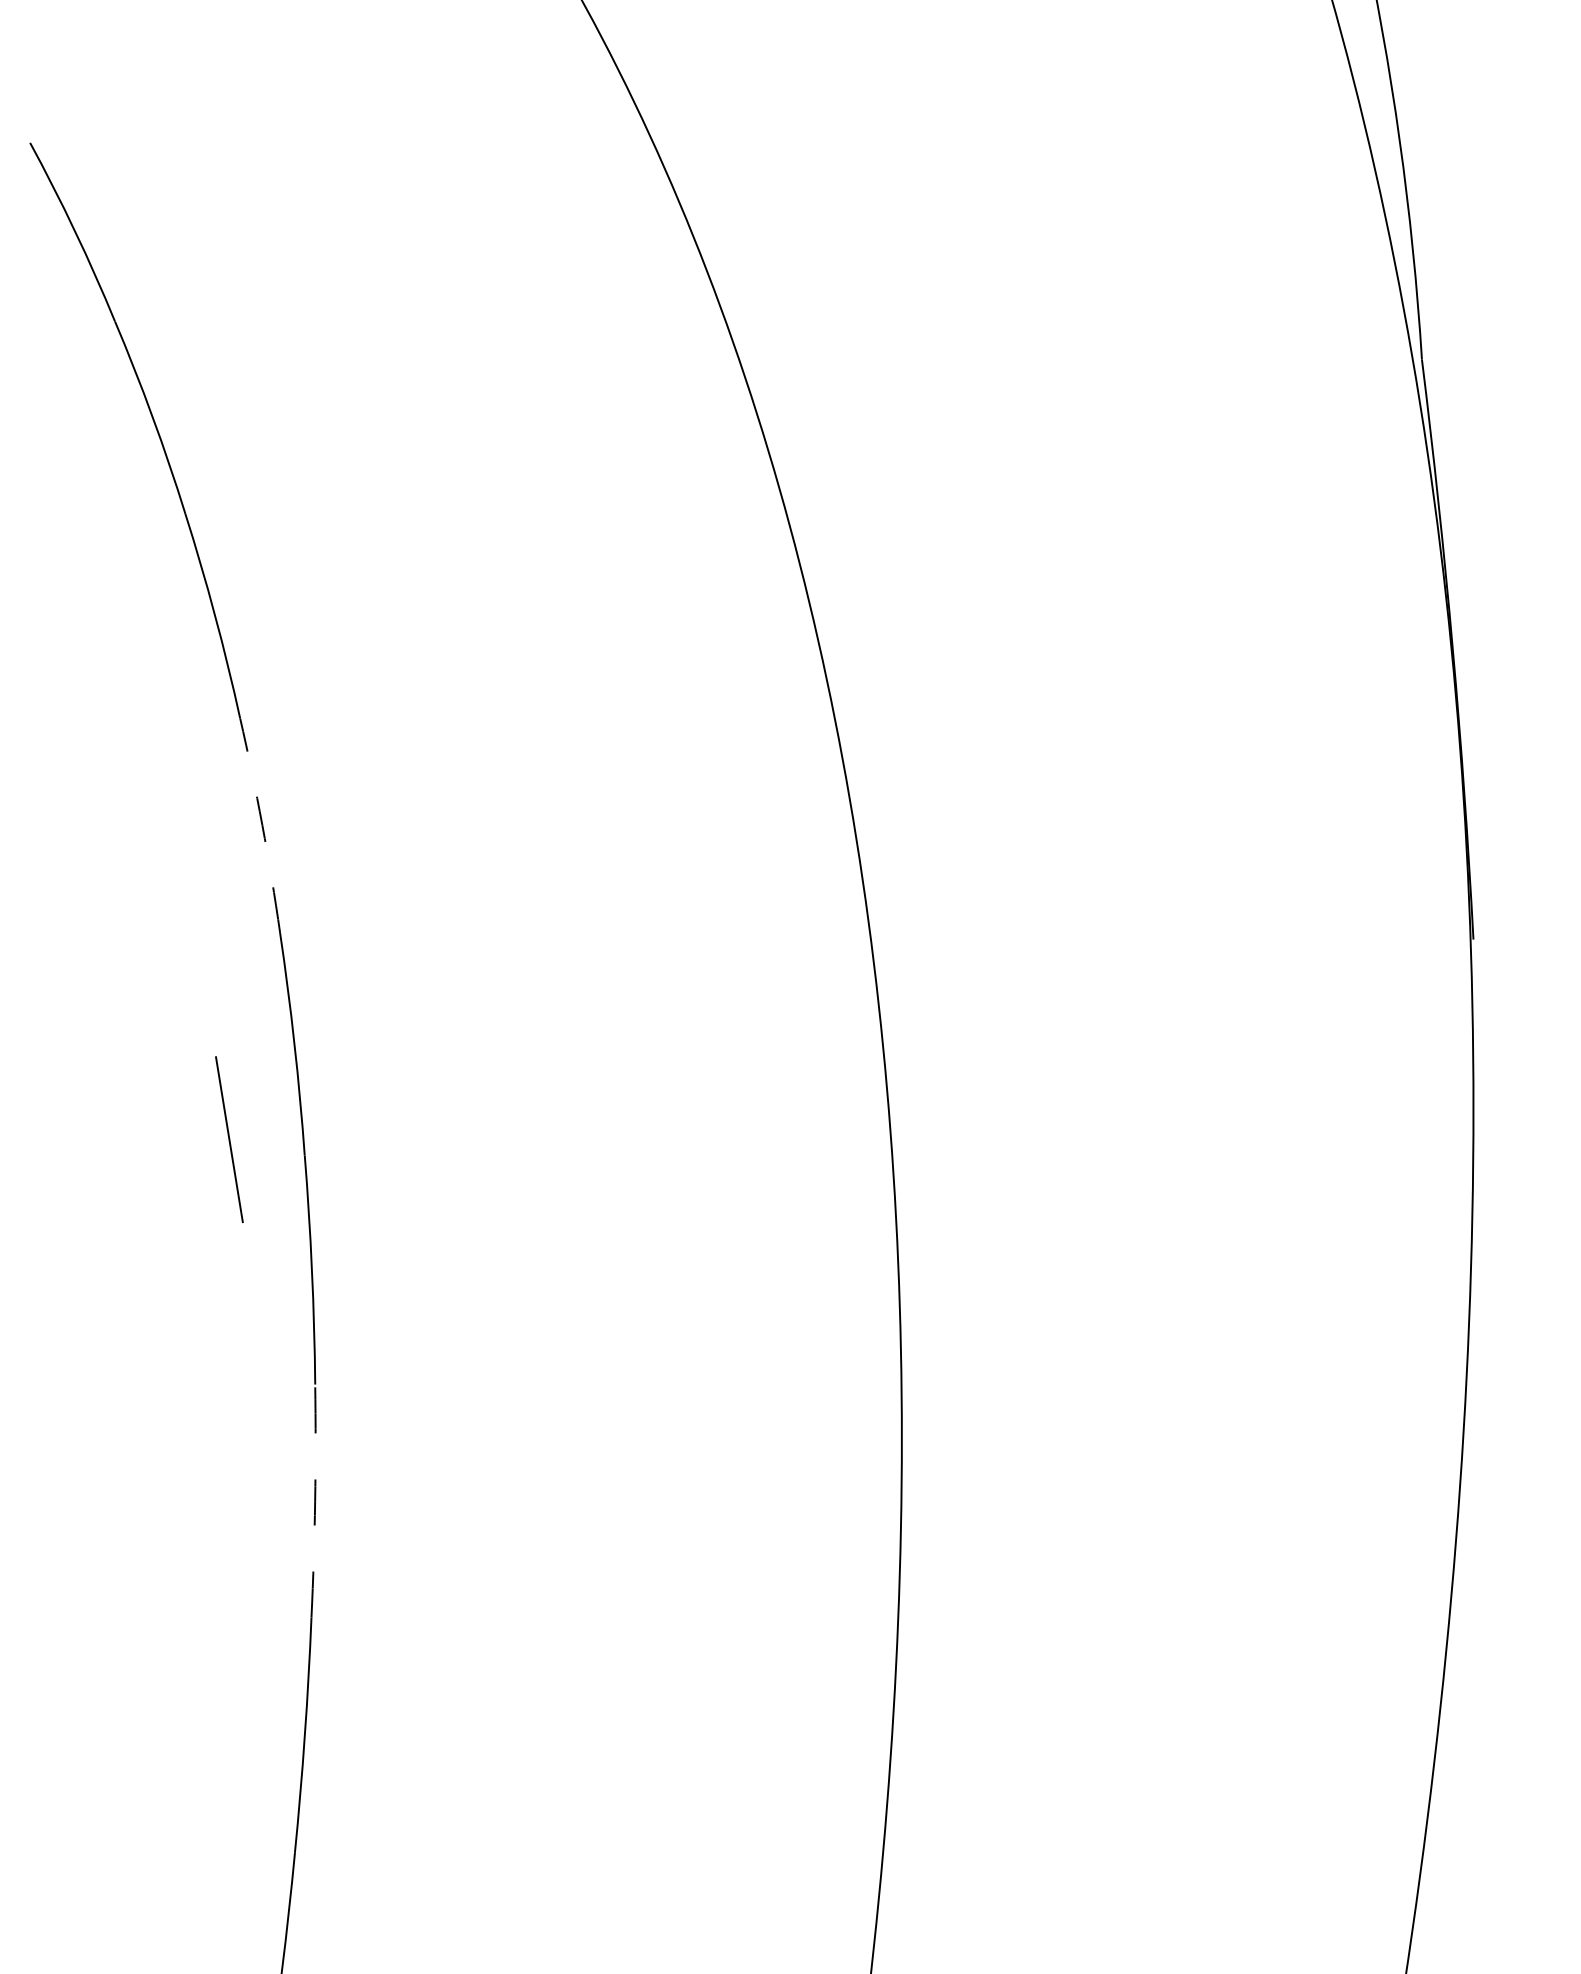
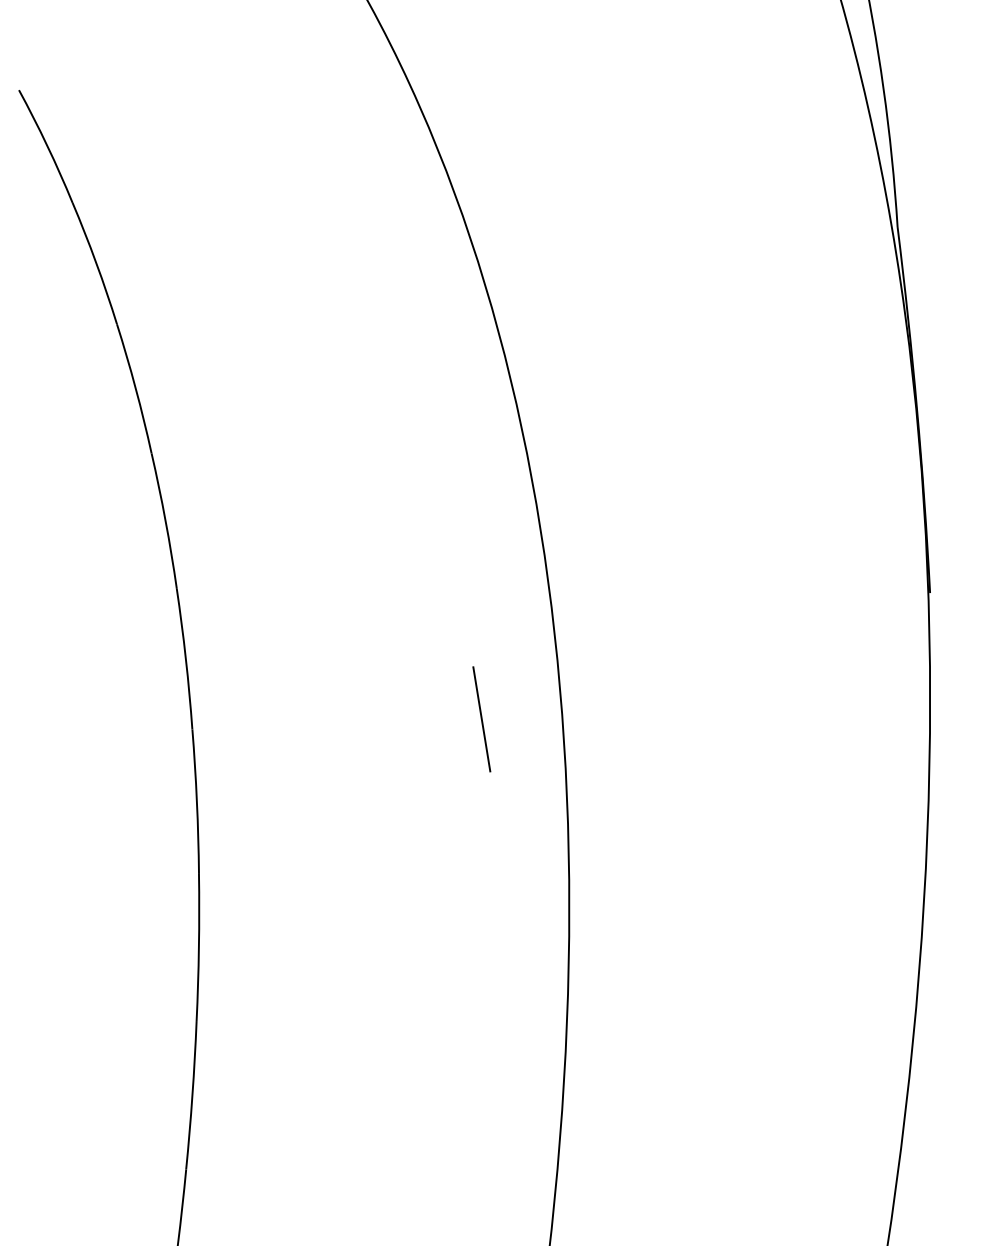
arc: (262, 824) -> (165, 520), dashed -> solid
line: (228, 1139) -> (481, 719), moved
arc: (314, 1501) -> (198, 947), dashed -> solid

